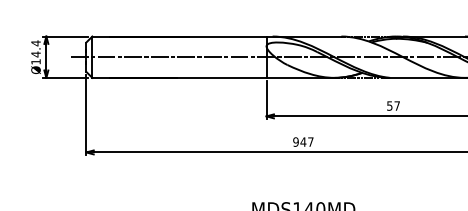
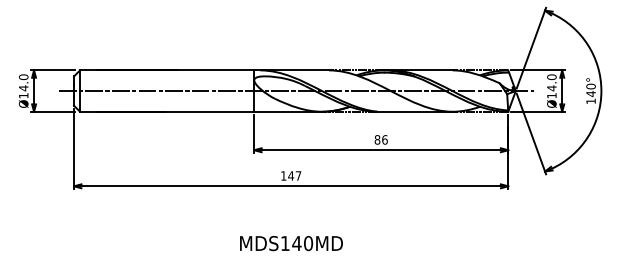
text: (35, 43) -> (23, 77), Ø14.4 -> Ø14.0
text: (392, 105) -> (380, 139), 57 -> 86
text: (295, 141) -> (283, 175), 947 -> 147

